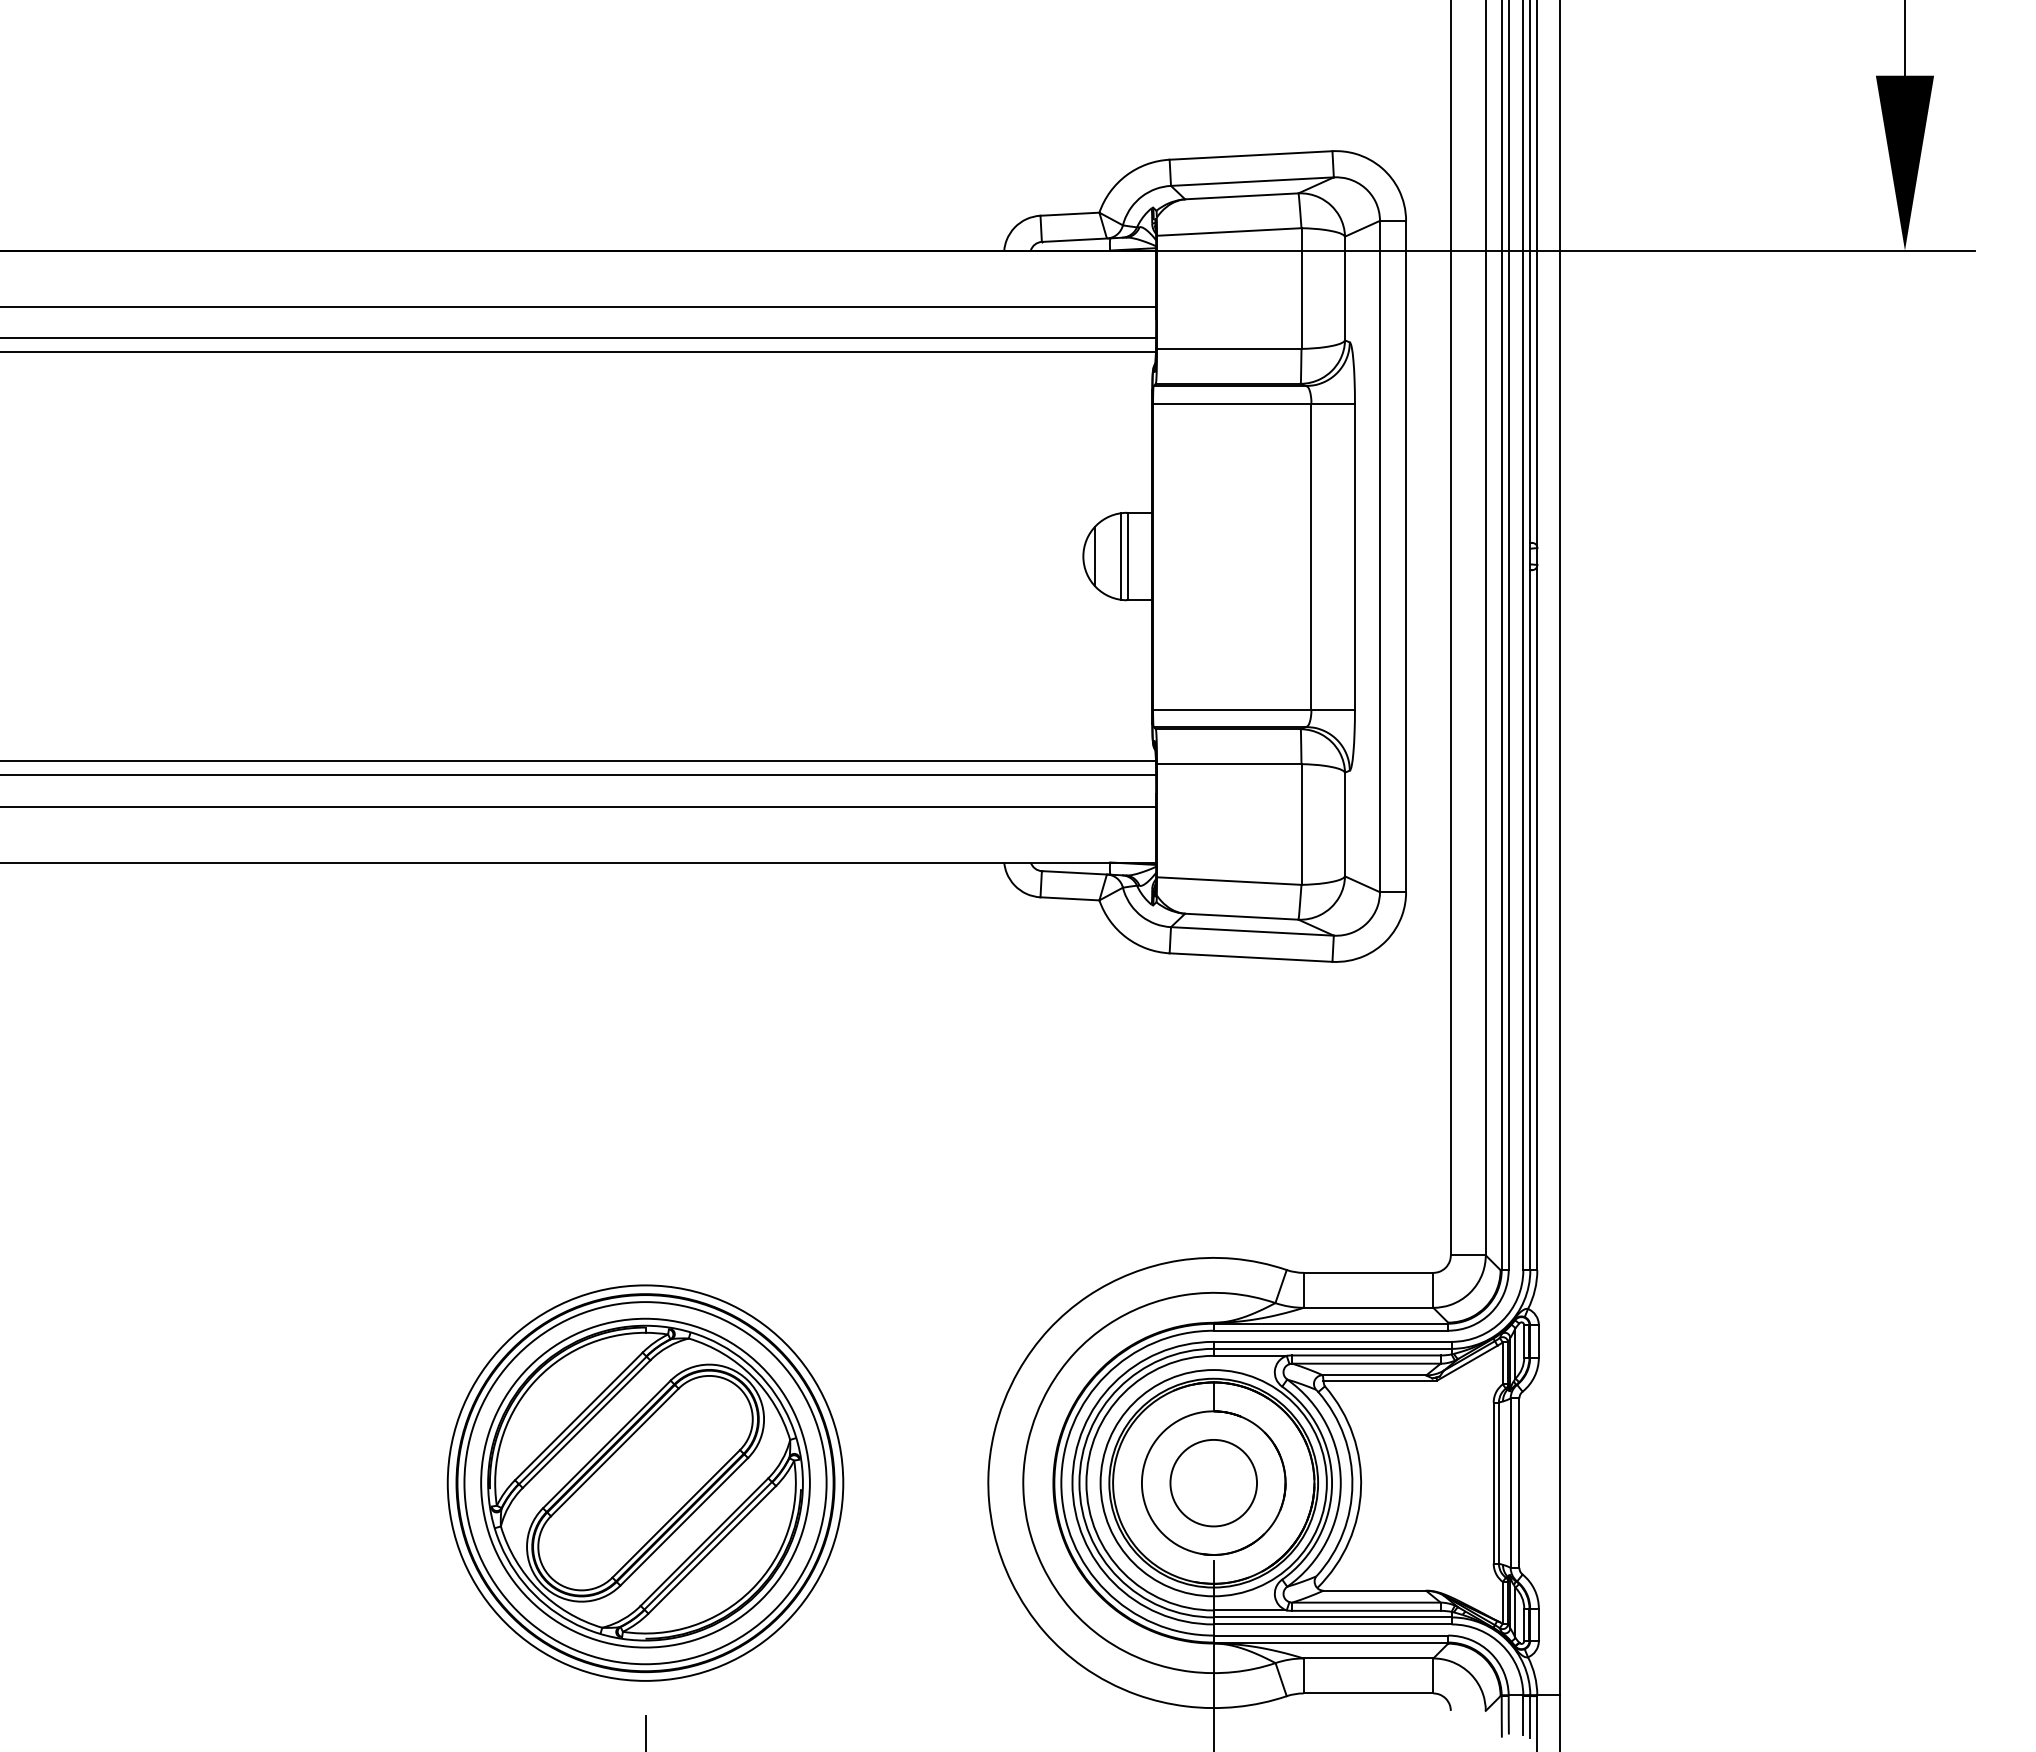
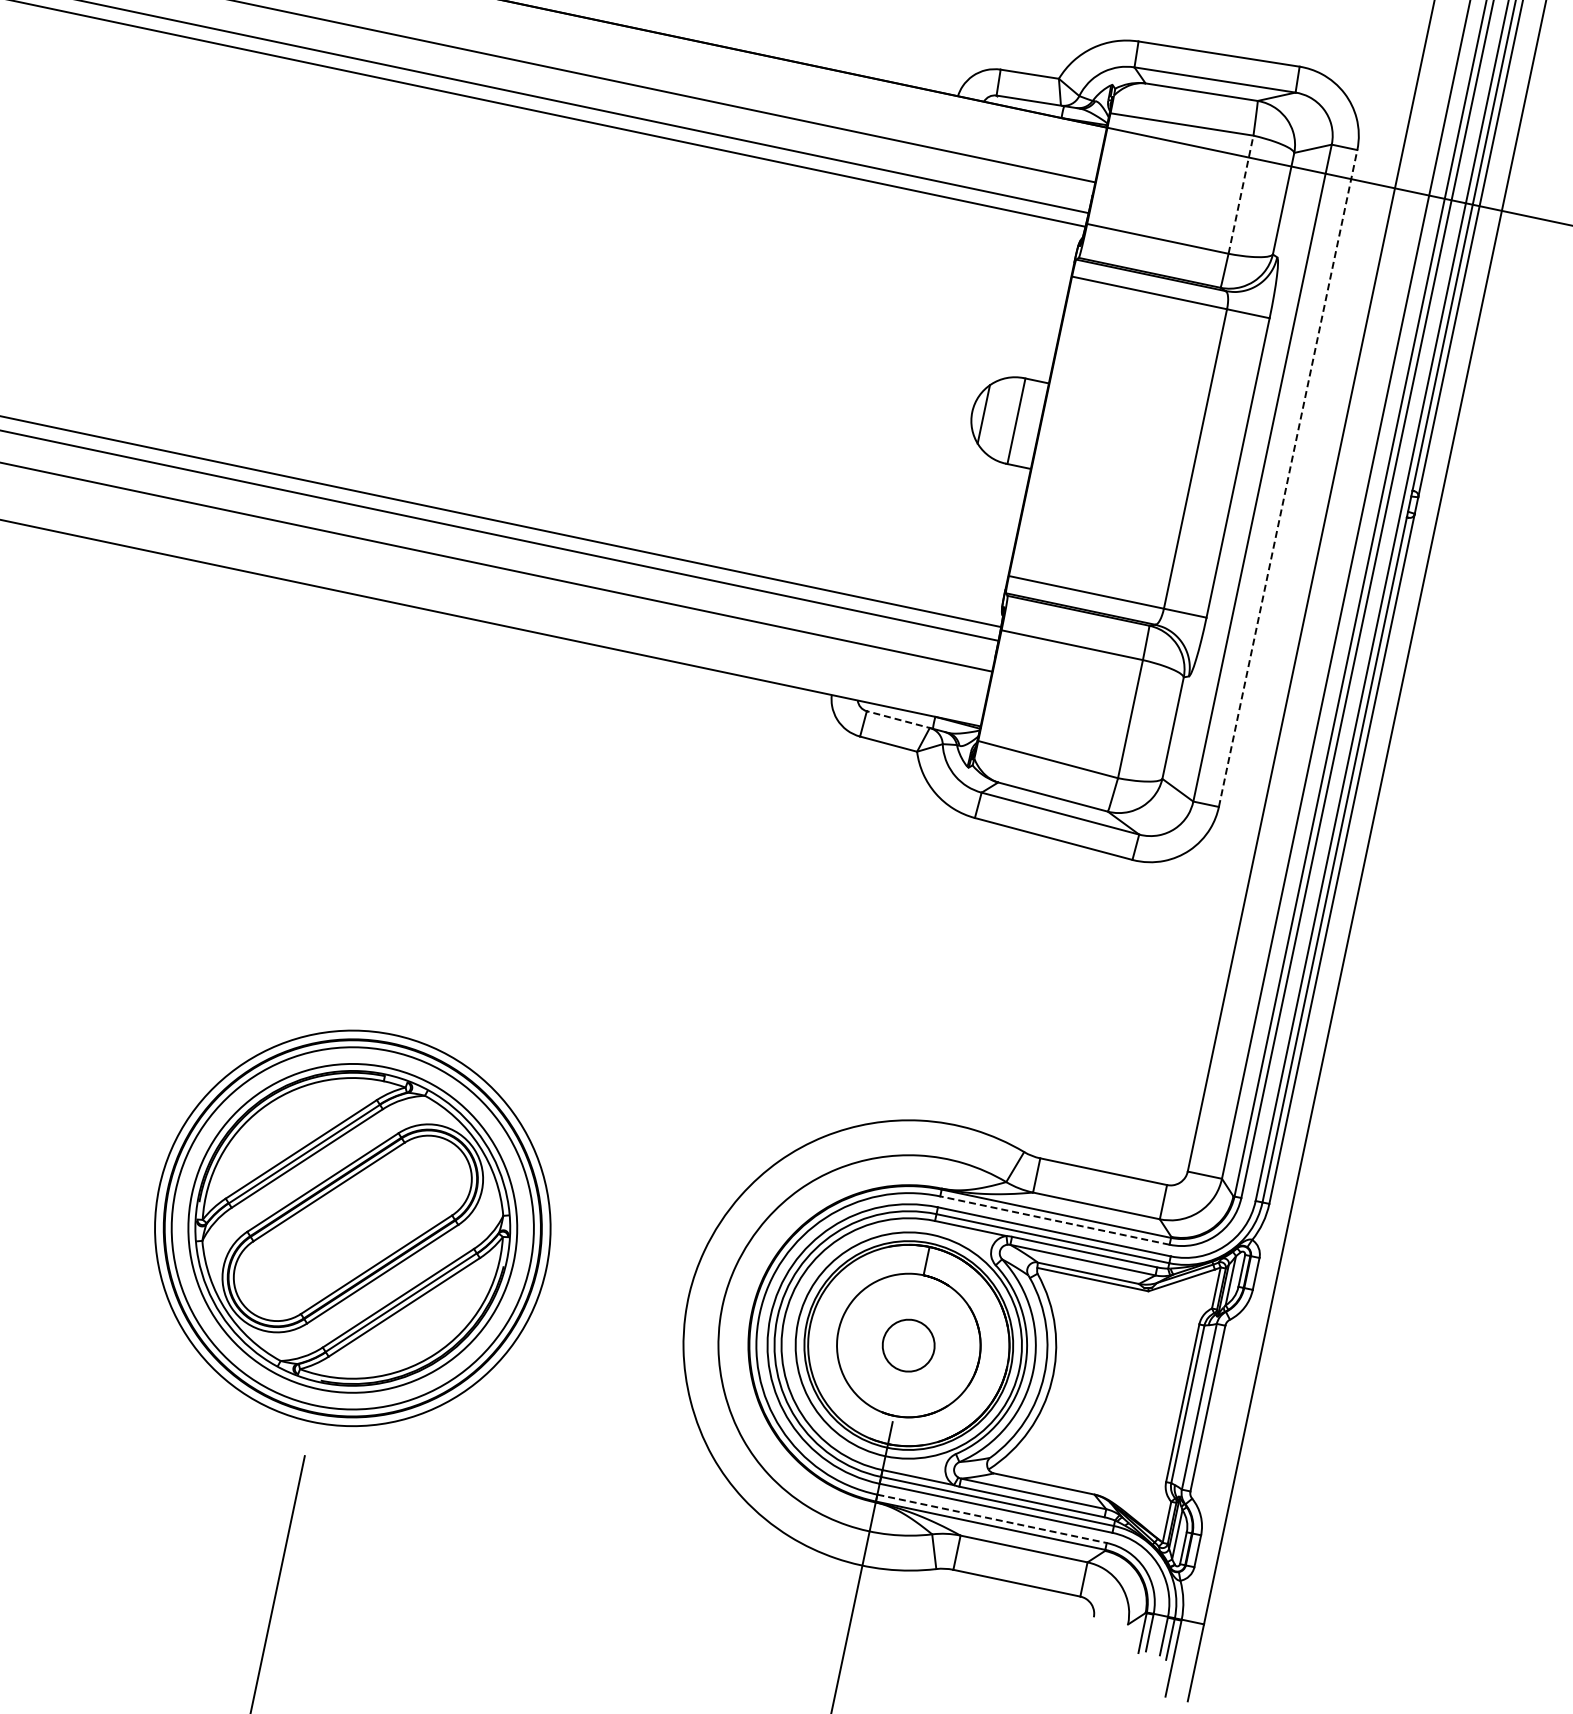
line: (1301, 288) -> (1241, 194), solid -> dashed
line: (1121, 556) -> (1009, 419), removed
line: (1406, 556) -> (1288, 478), solid -> dashed
line: (1075, 872) -> (899, 719), solid -> dashed
line: (1330, 1330) -> (1054, 1220), solid -> dashed
circle: (1213, 1483) -> (908, 1345), size x0.6
line: (1331, 1635) -> (992, 1518), solid -> dashed

